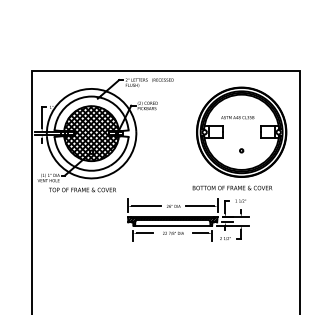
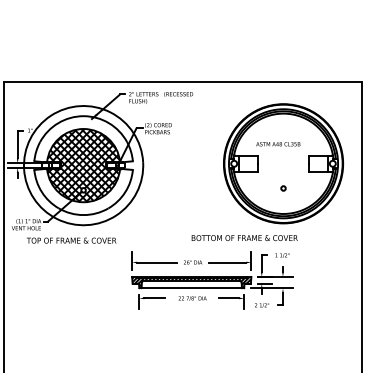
text: (231, 187) -> (243, 237), moved

